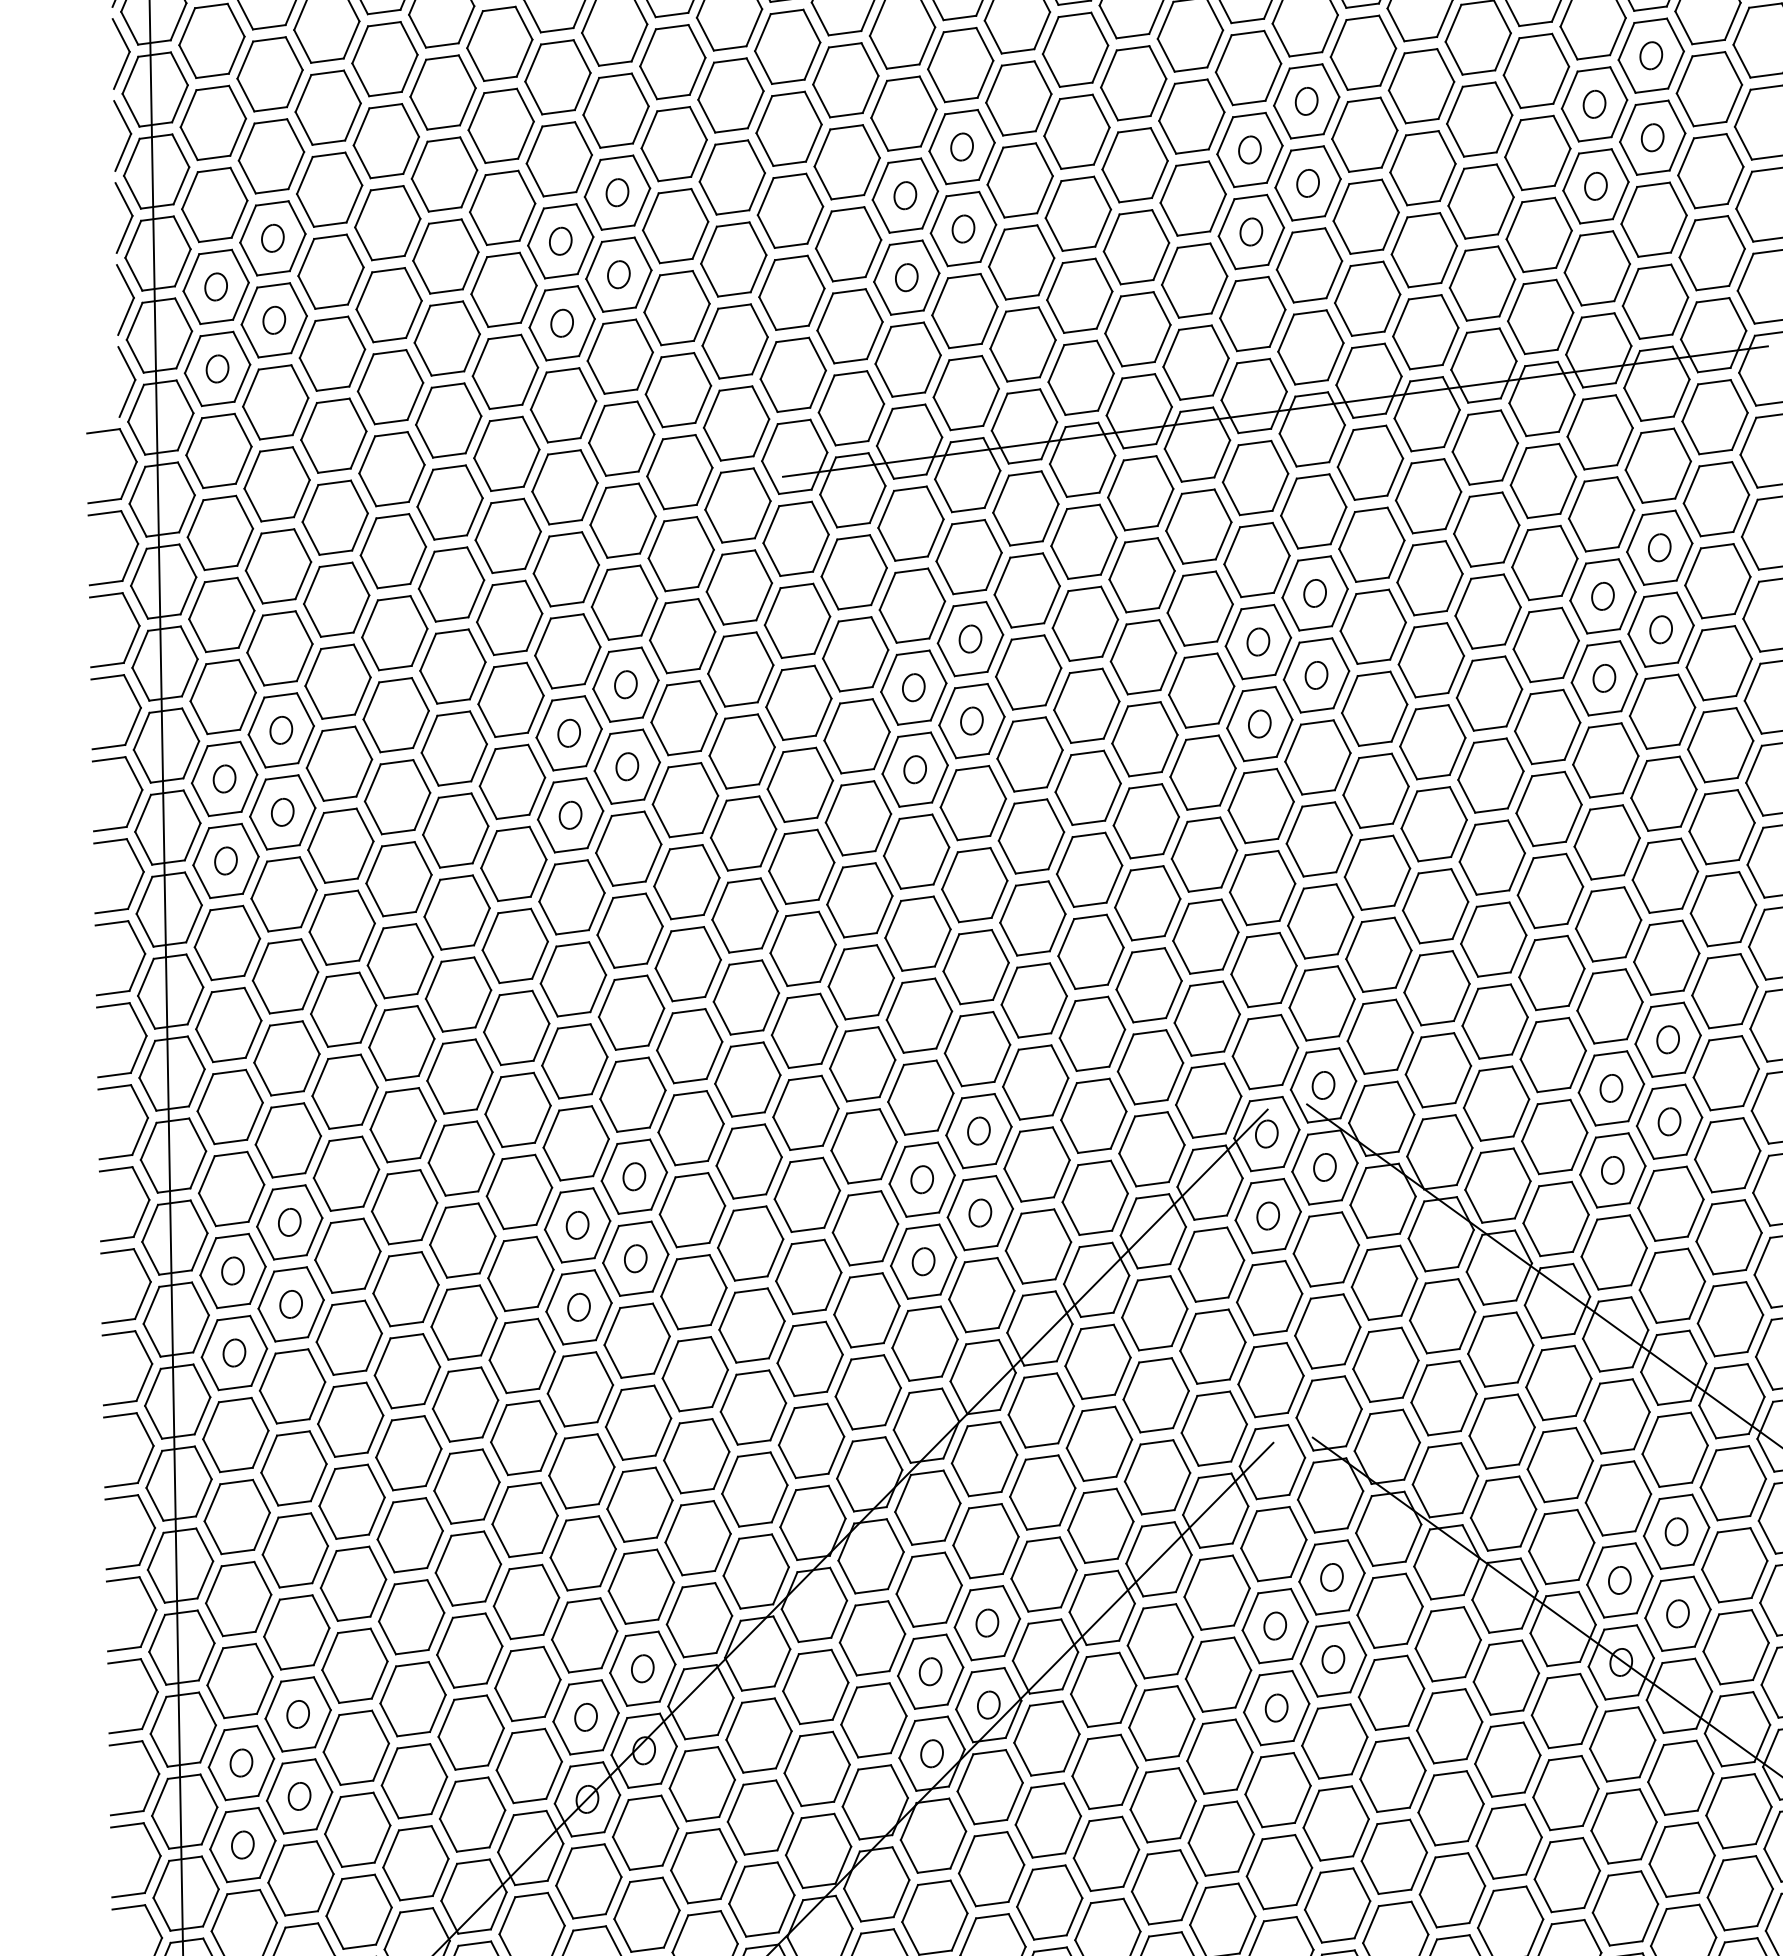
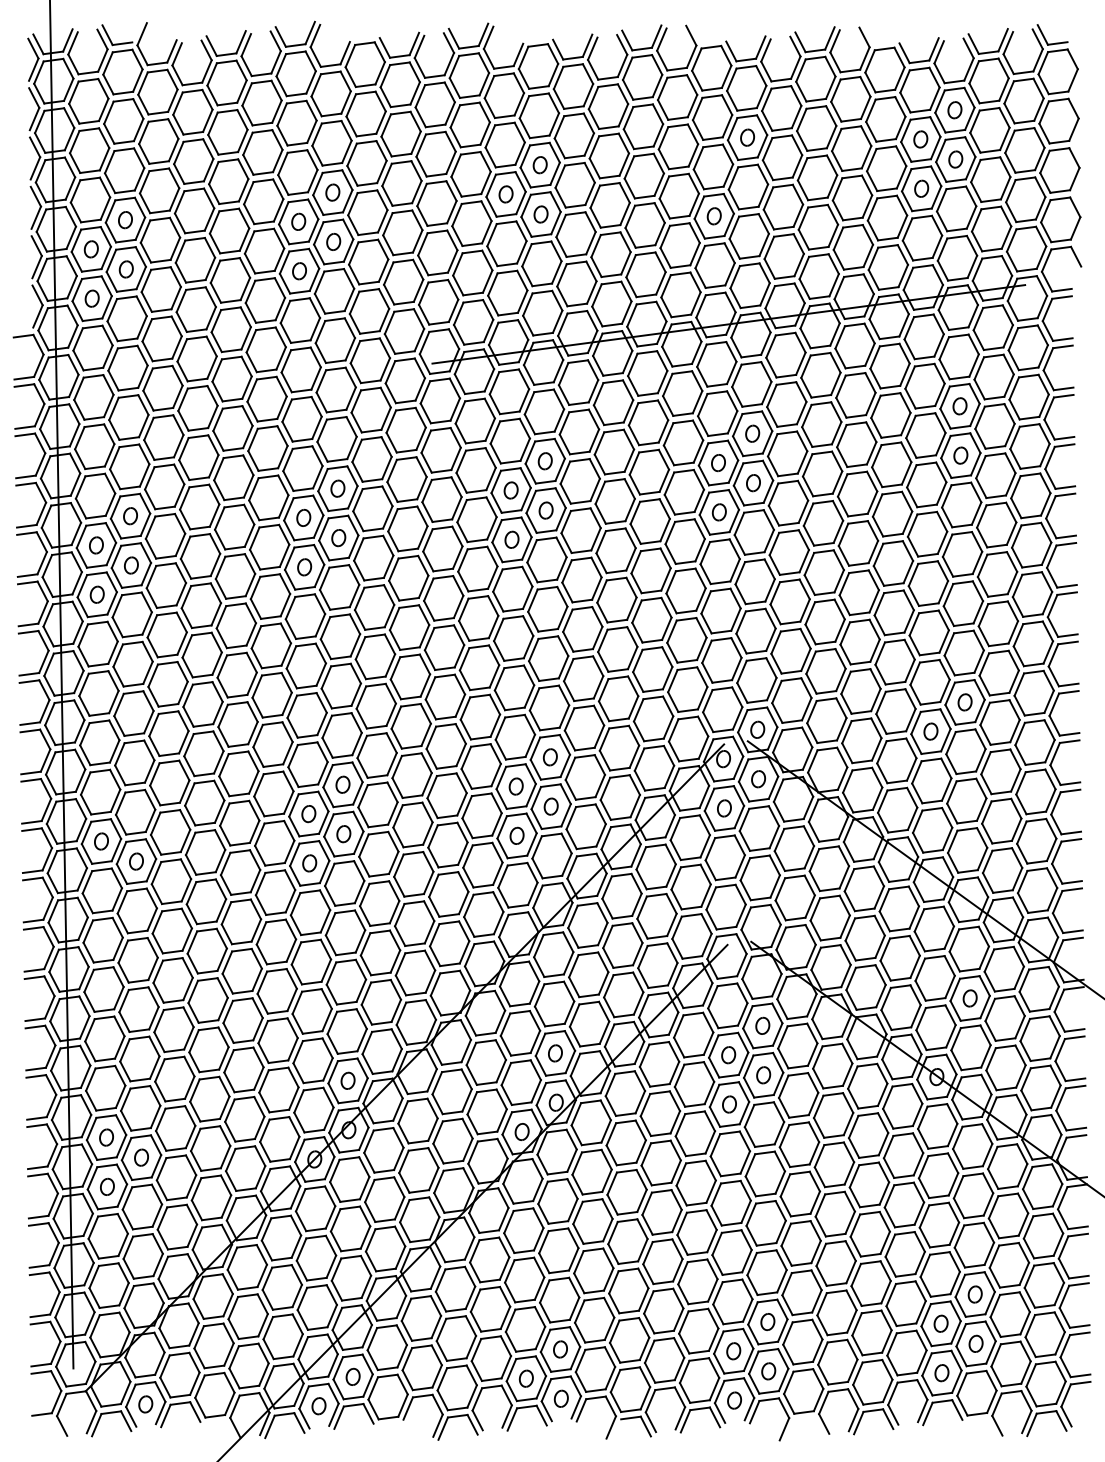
part: (1250, 149) -> (713, 166), removed
part: (1308, 184) -> (748, 187), removed
part: (906, 277) -> (506, 243), removed
part: (1602, 596) -> (925, 435), removed
part: (1604, 677) -> (926, 484), removed
part: (1668, 1121) -> (965, 751), removed
part: (1612, 1169) -> (931, 780), removed
part: (289, 1222) -> (135, 812), removed
part: (233, 1352) -> (101, 890), removed
part: (1618, 1580) -> (935, 1027), removed
part: (1677, 1613) -> (970, 1047), removed
part: (929, 1671) -> (520, 1082), removed
part: (297, 1714) -> (140, 1108), removed
part: (585, 1717) -> (313, 1110), removed

